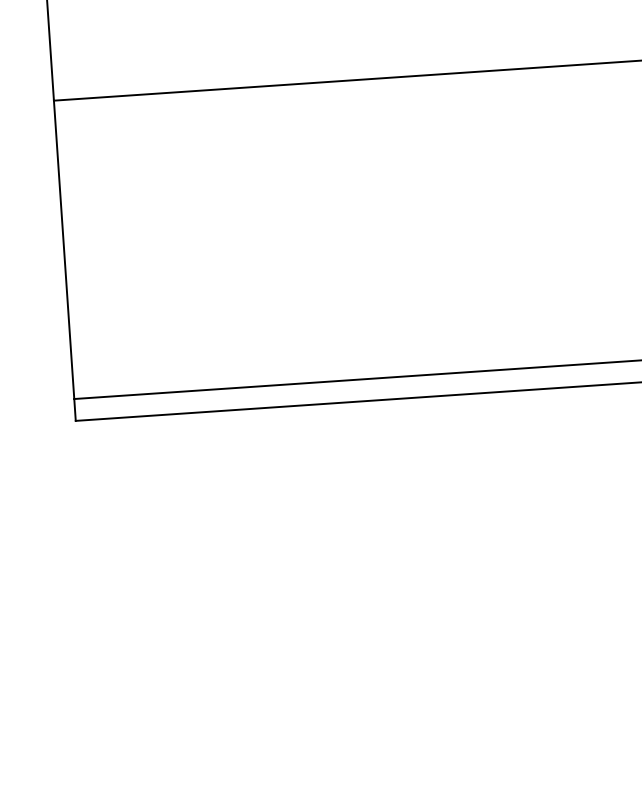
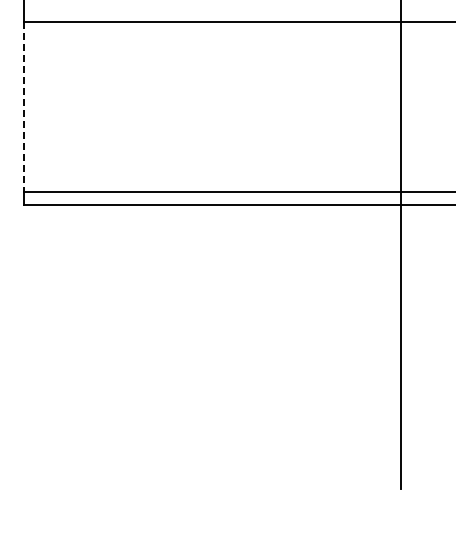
line: (64, 250) -> (24, 107), solid -> dashed

